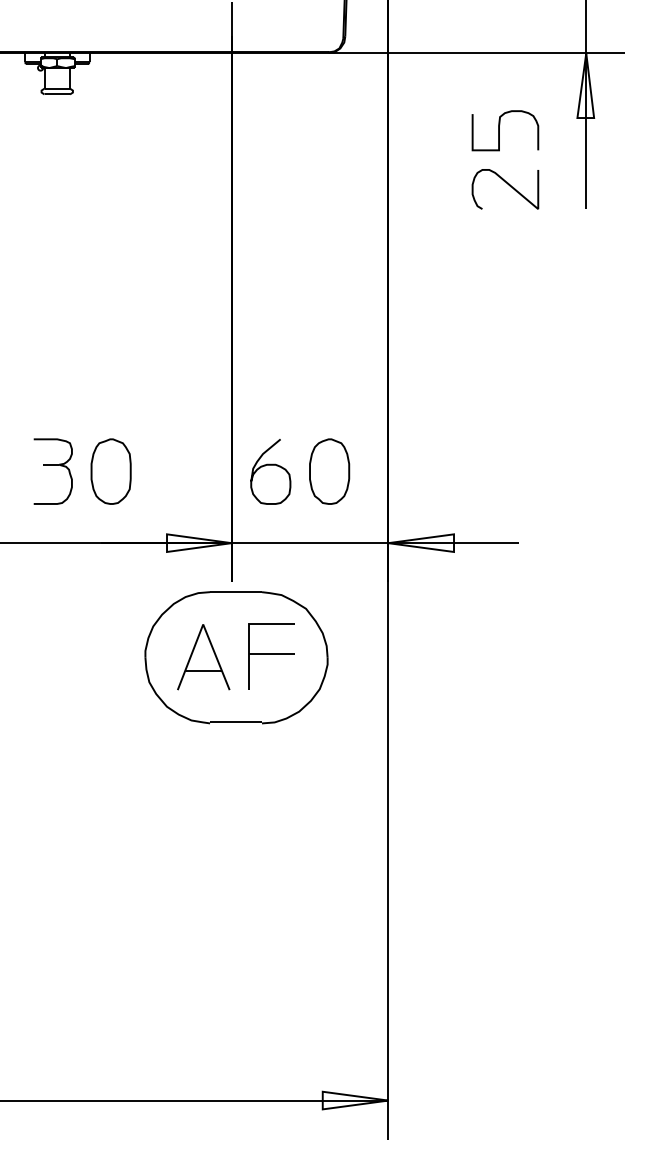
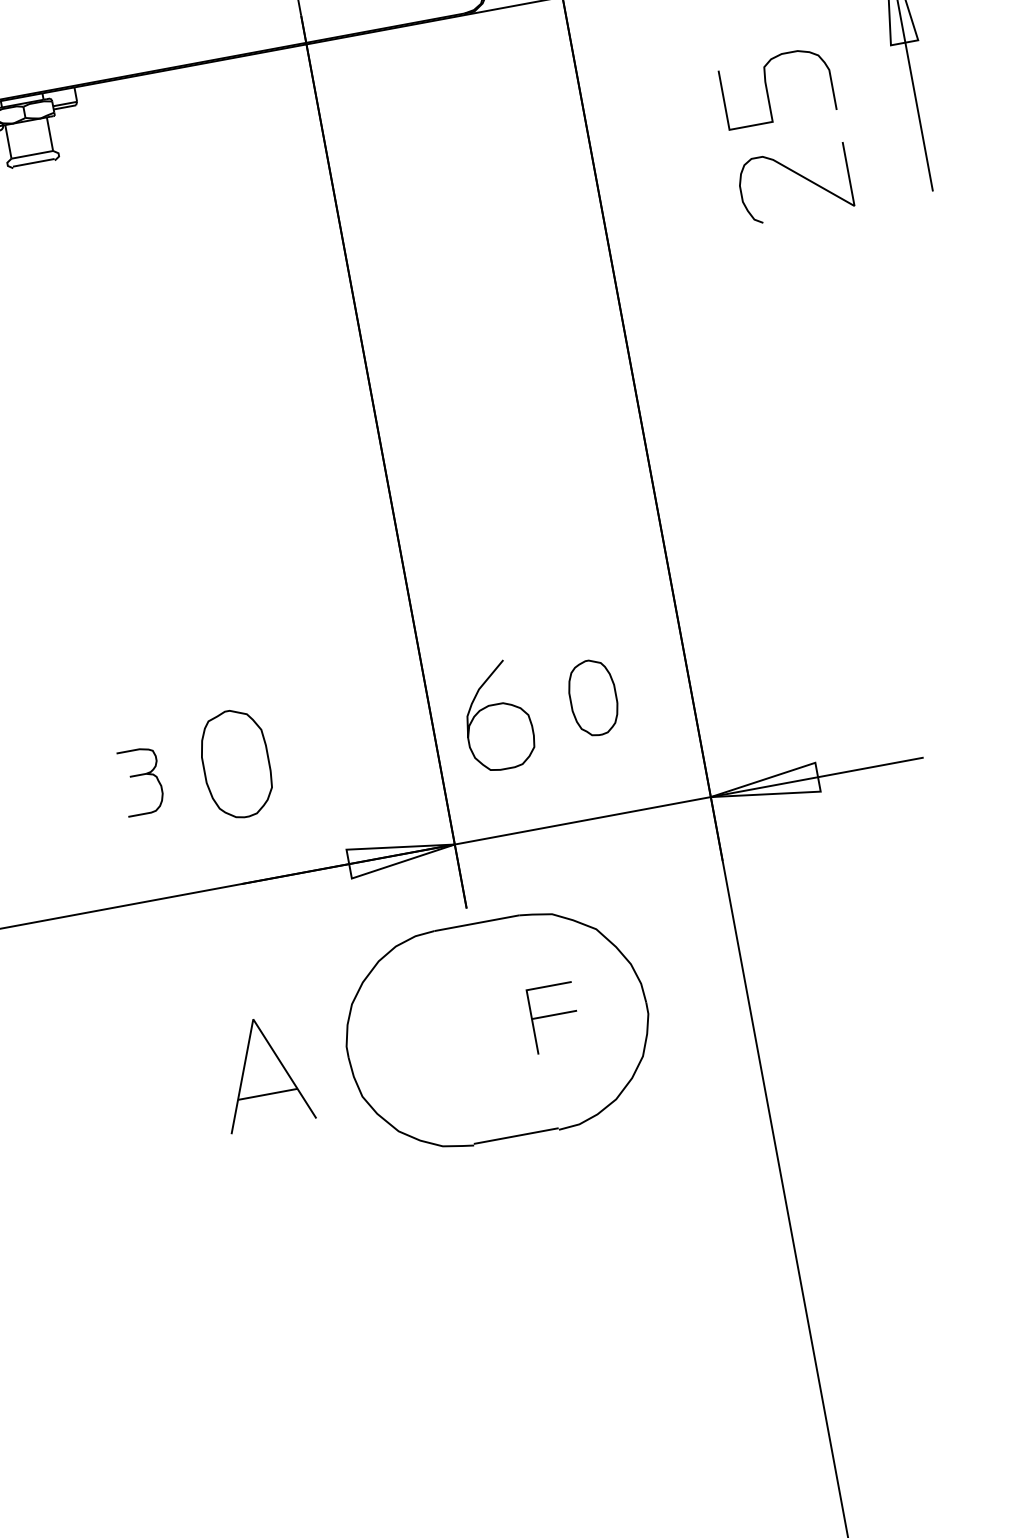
part: (52, 471) -> (140, 781), size x0.6
part: (329, 471) -> (592, 697), size x0.7
part: (271, 656) -> (554, 1017), size x0.6
part: (203, 657) -> (263, 1073), moved

